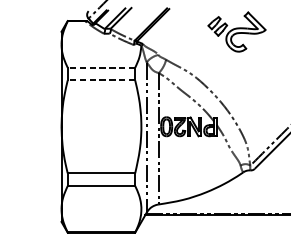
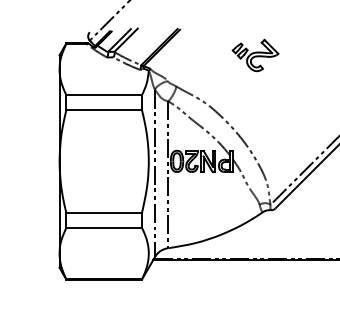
part: (236, 32) -> (255, 55), size x0.71
line: (101, 67) -> (104, 95), dashed -> solid
line: (101, 80) -> (104, 109), dashed -> solid

